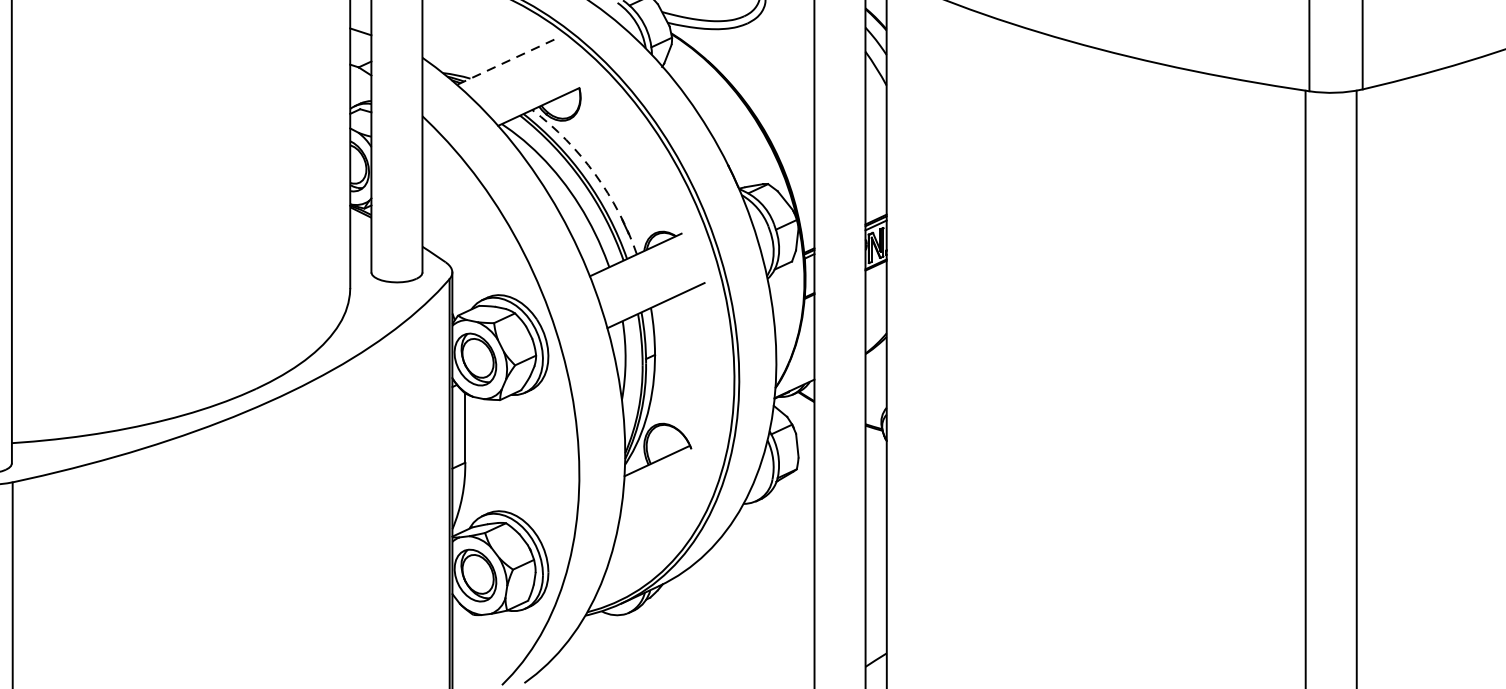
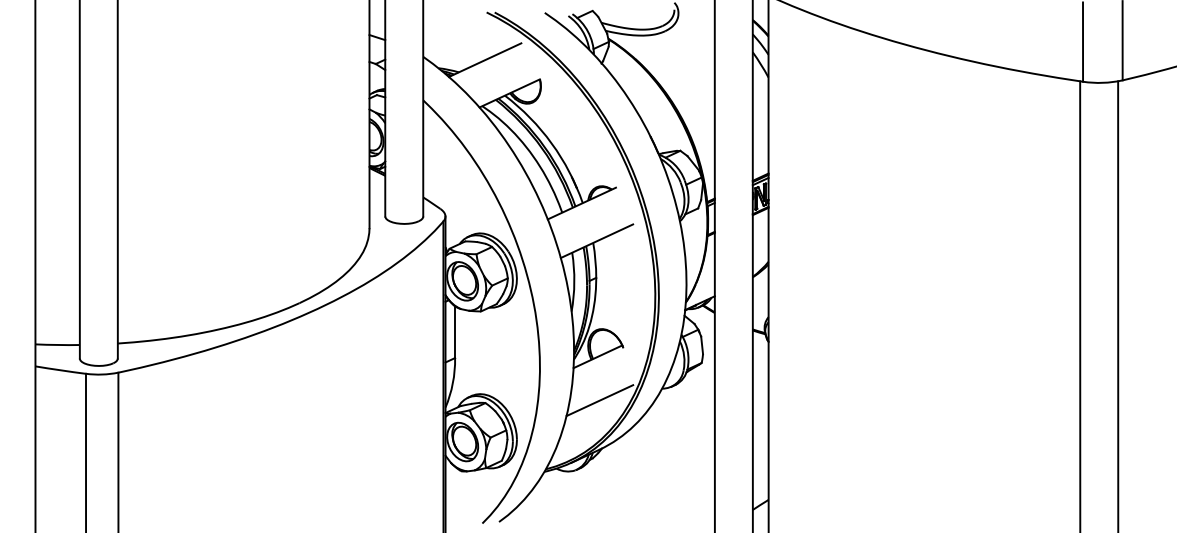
line: (506, 62) -> (485, 60), dashed -> solid
arc: (594, 174) -> (551, 143), dashed -> solid
line: (659, 519) -> (599, 400), added

